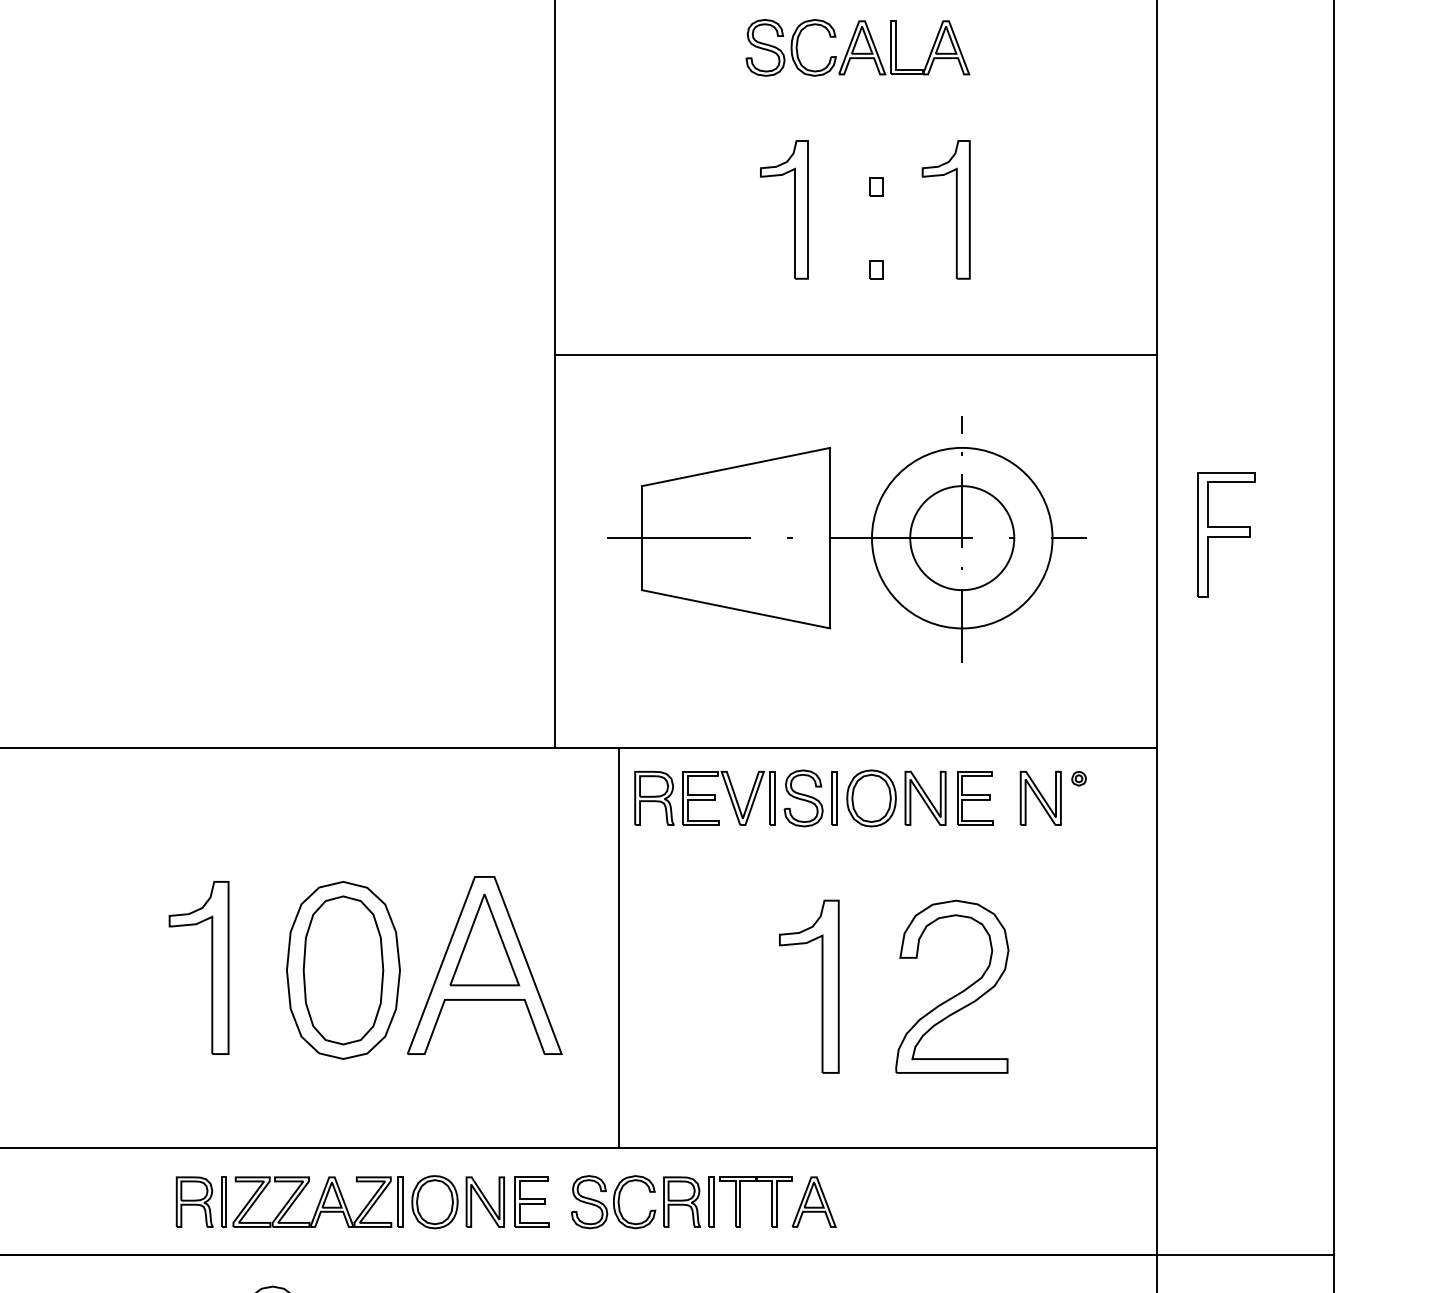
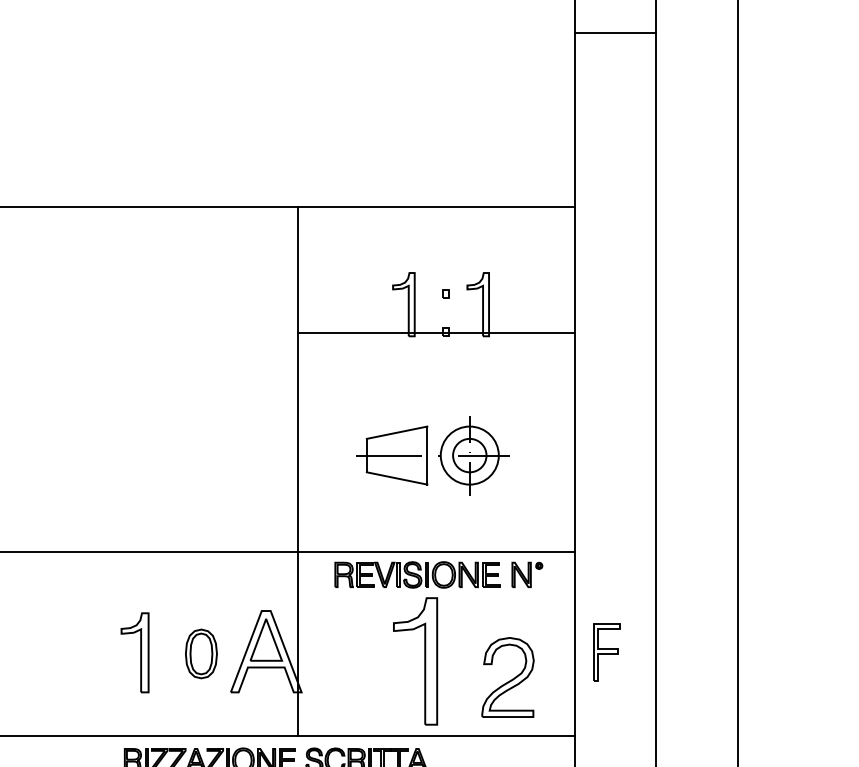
part: (857, 46) -> (437, 229), removed
line: (855, 355) -> (436, 333), moved
part: (1225, 533) -> (606, 652), moved
part: (846, 538) -> (432, 455), size x0.7
line: (618, 947) -> (297, 643), moved
part: (343, 969) -> (201, 653), size x0.6
part: (807, 986) -> (414, 661), size x1.6
part: (951, 986) -> (507, 677), moved

